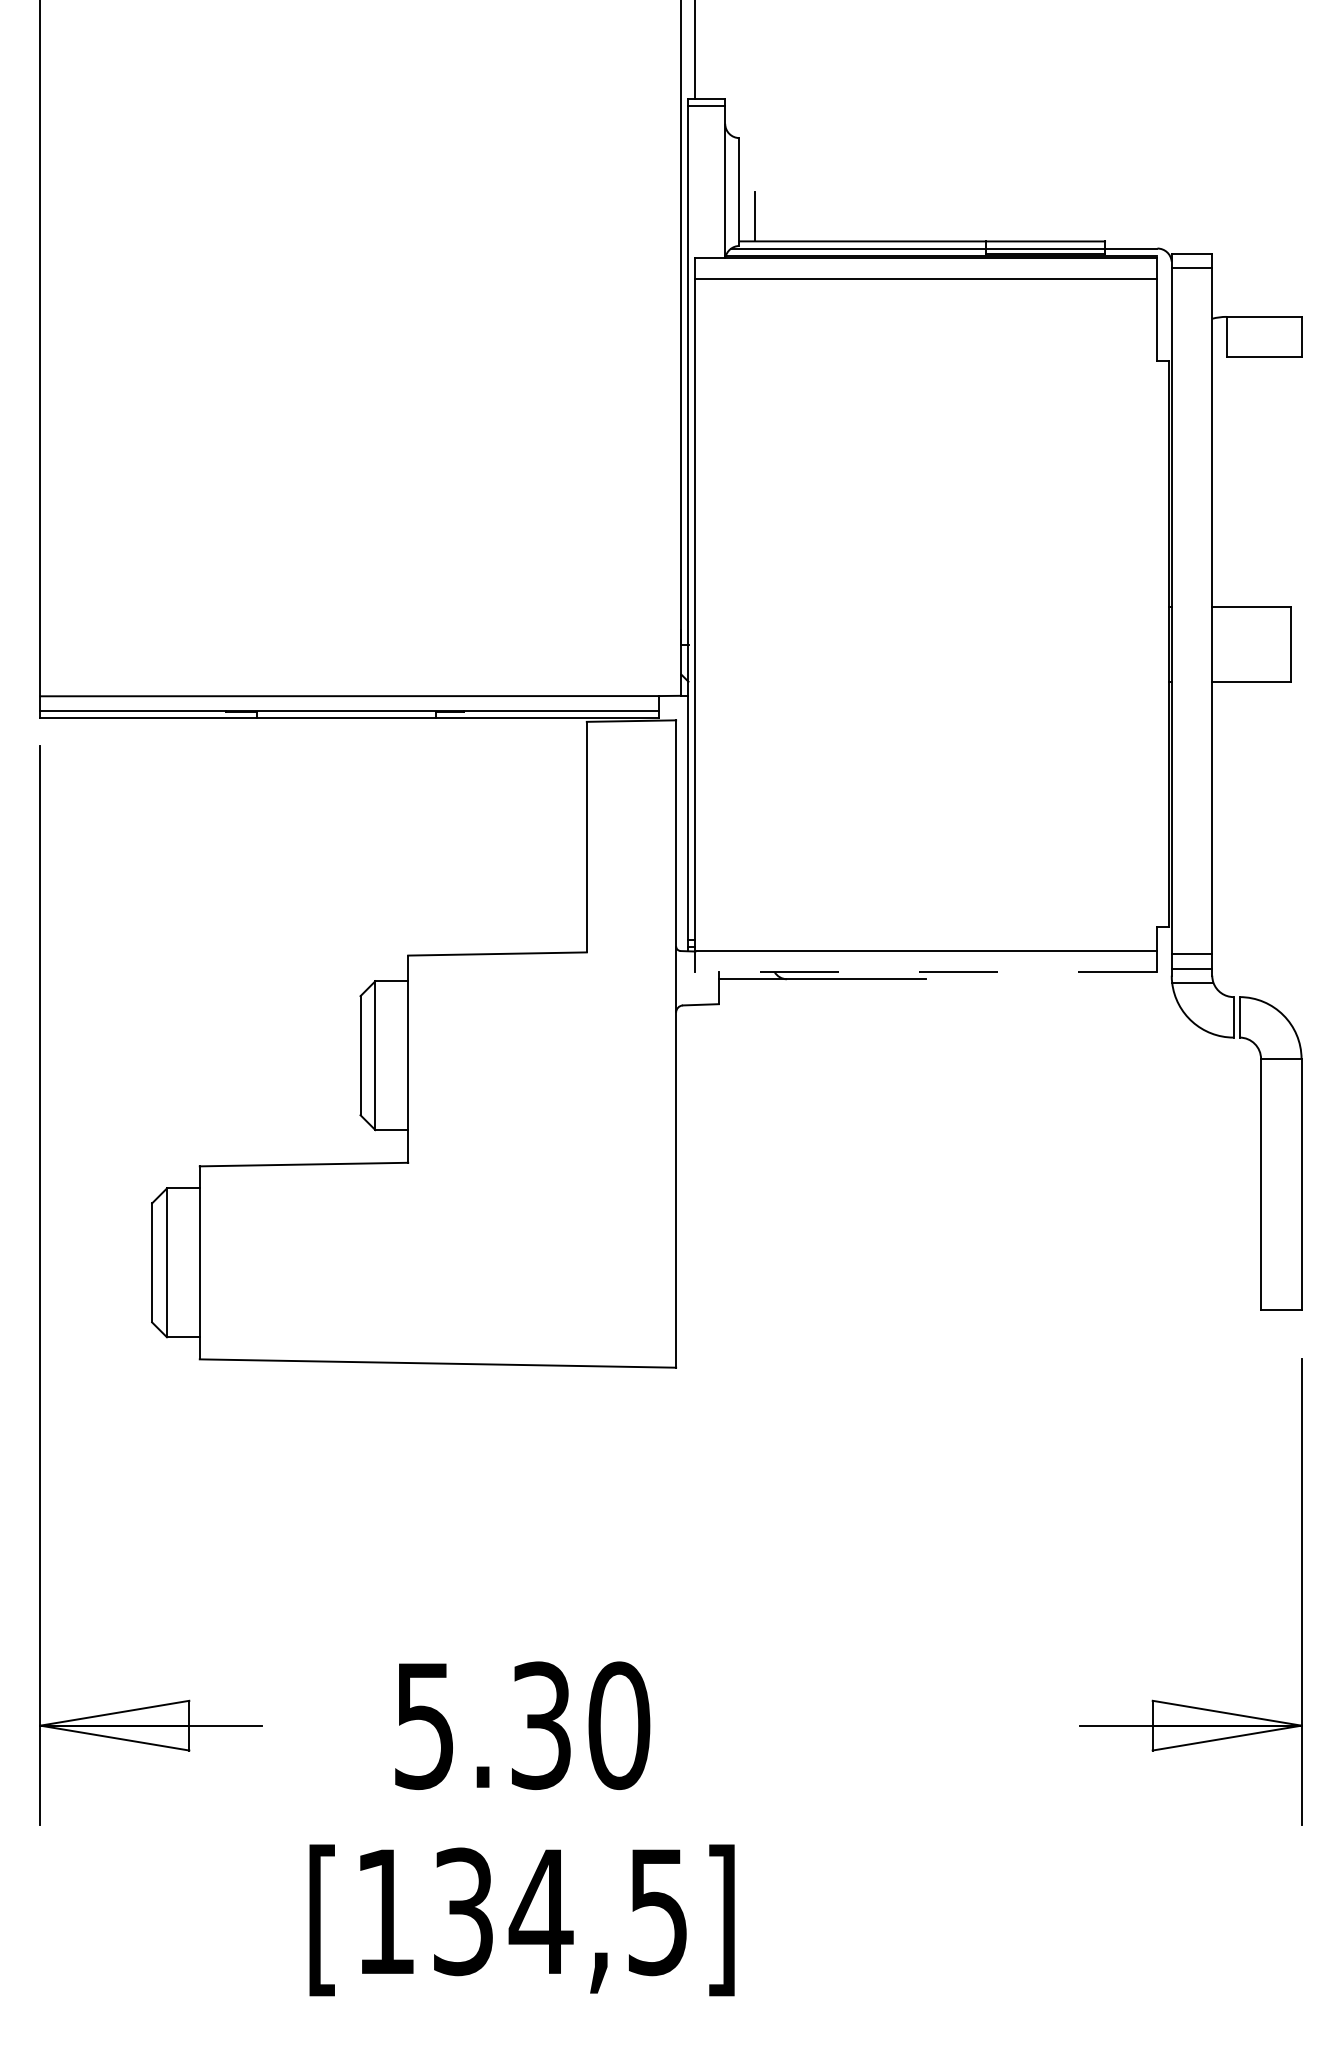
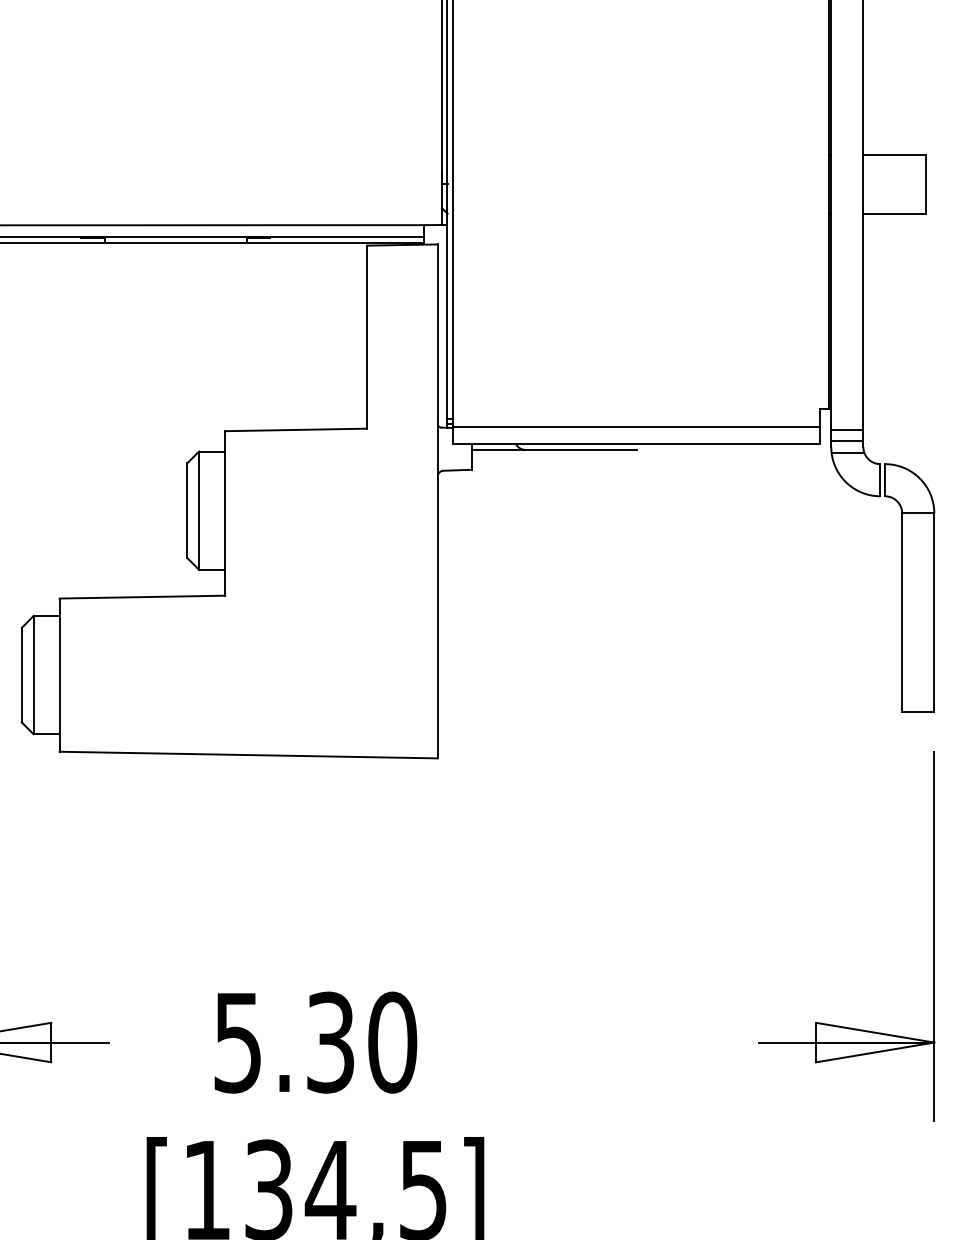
line: (926, 972) -> (636, 444), dashed -> solid

